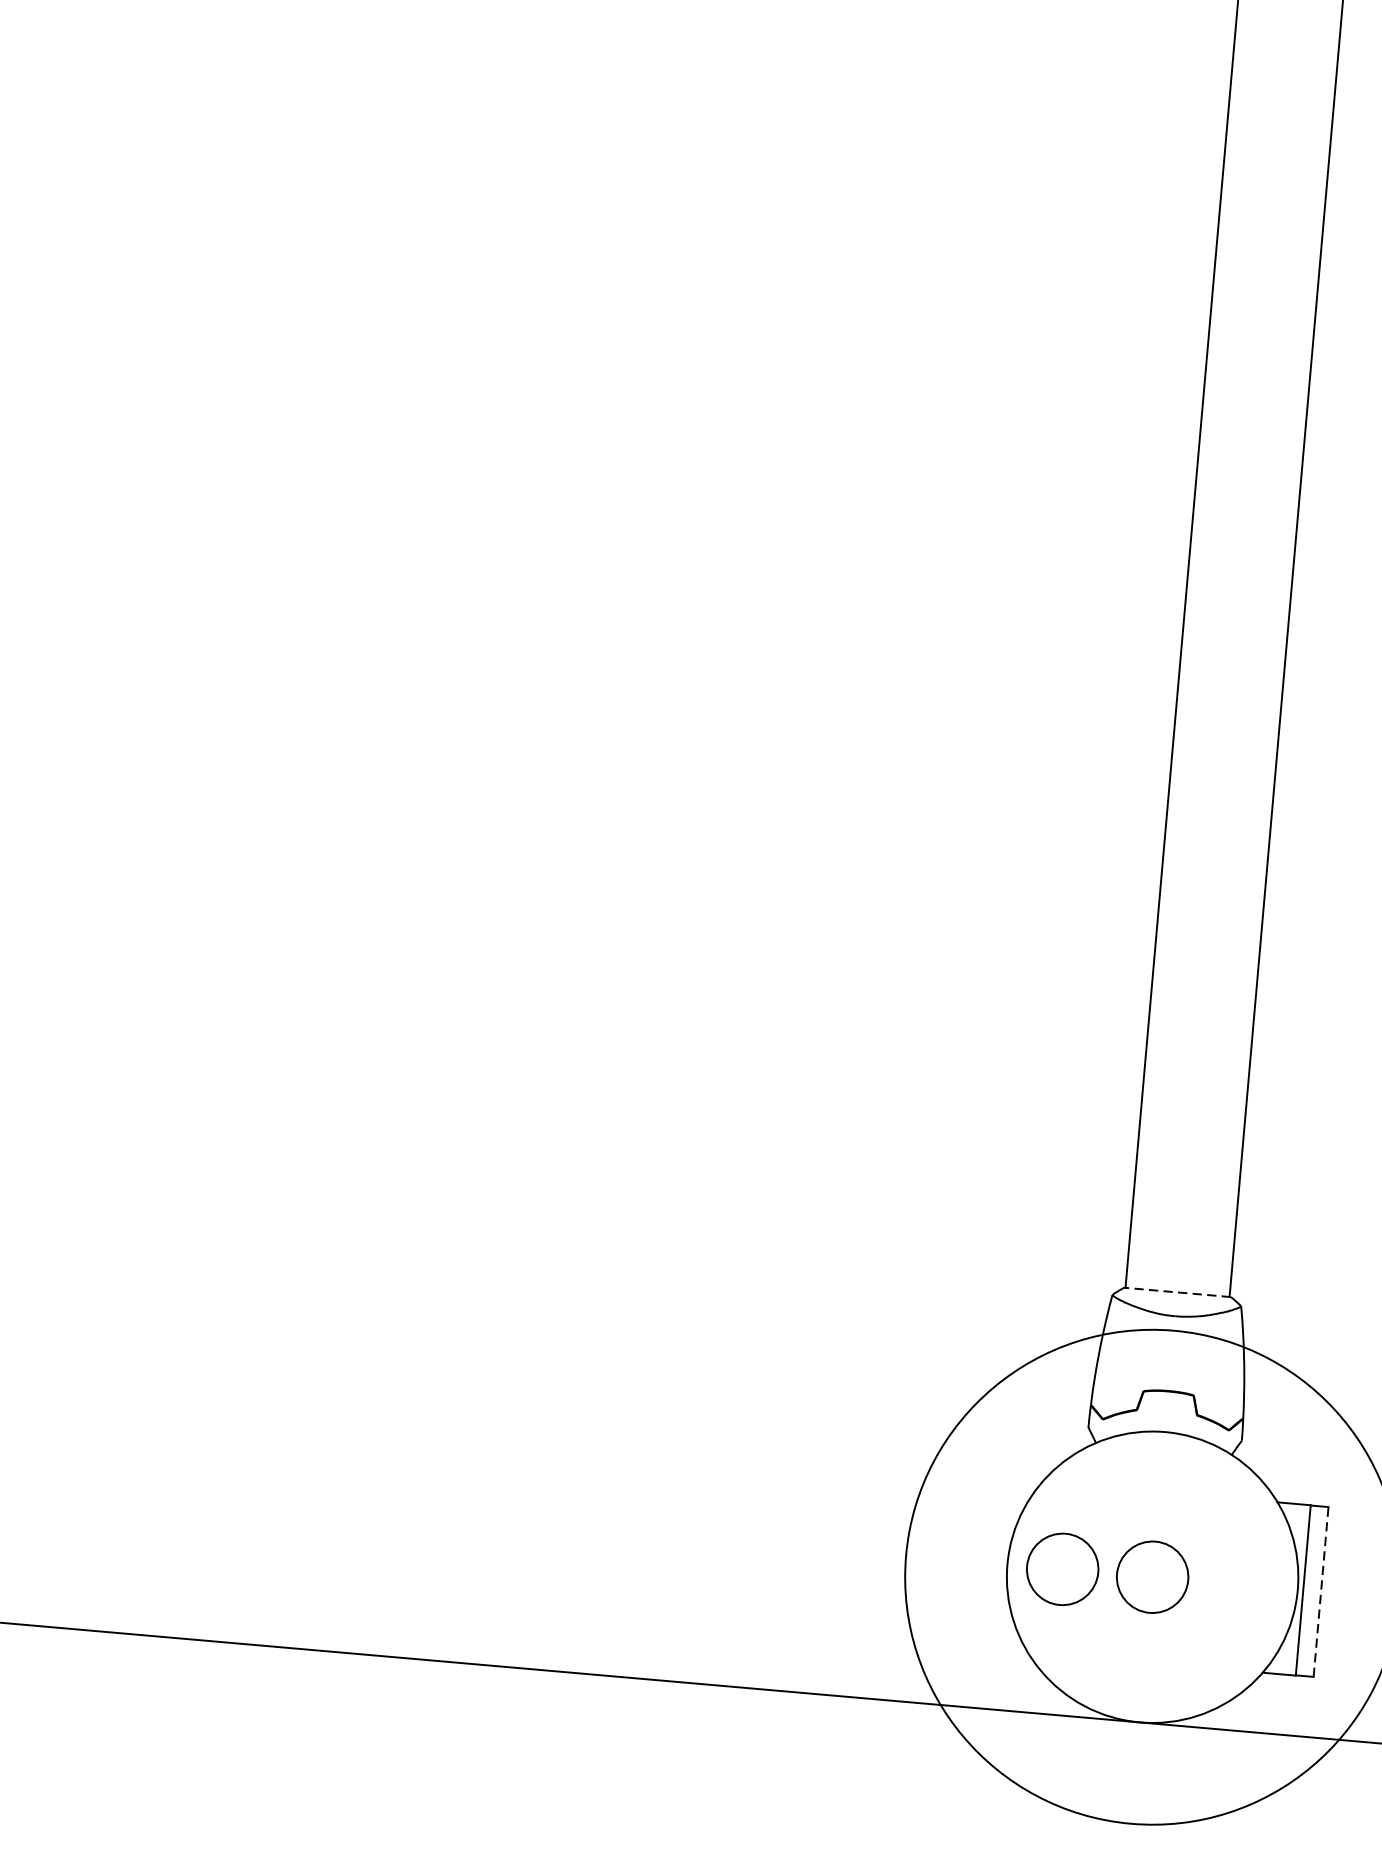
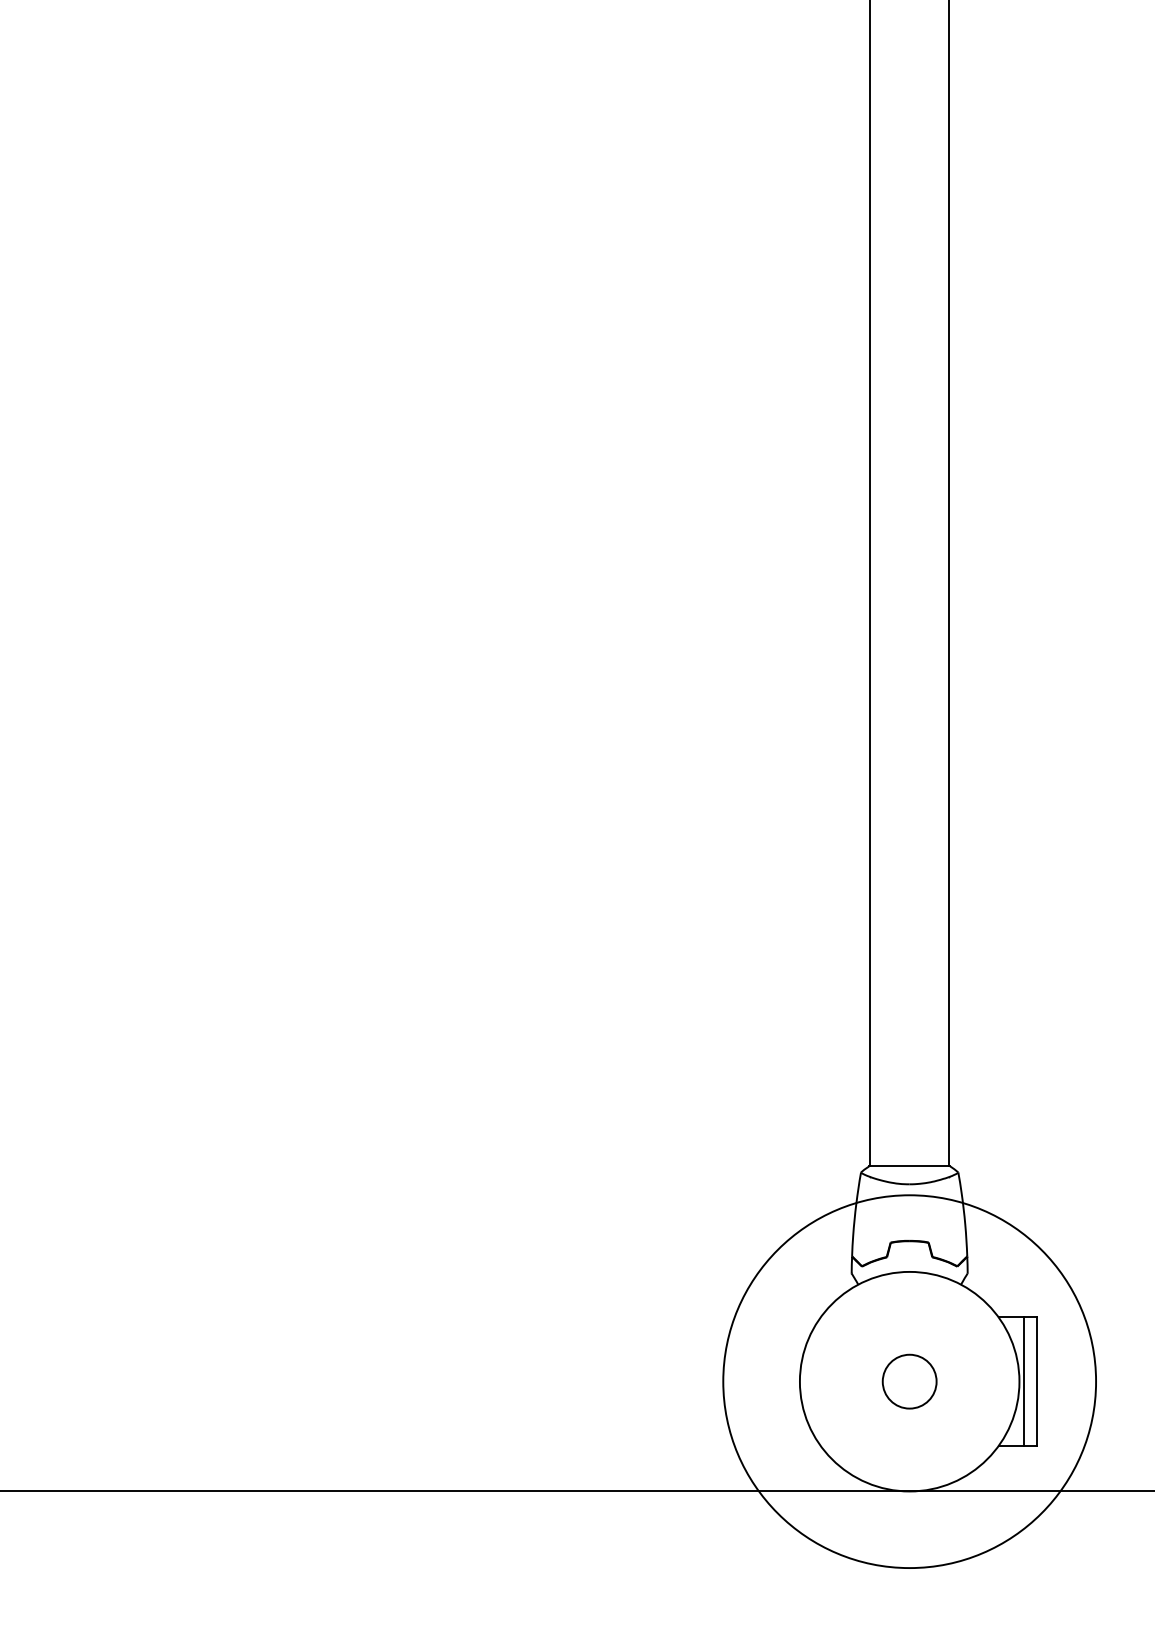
line: (1177, 1292) -> (909, 1166), dashed -> solid
circle: (1062, 1569) -> (841, 1381), removed
line: (1321, 1591) -> (1037, 1381), dashed -> solid

